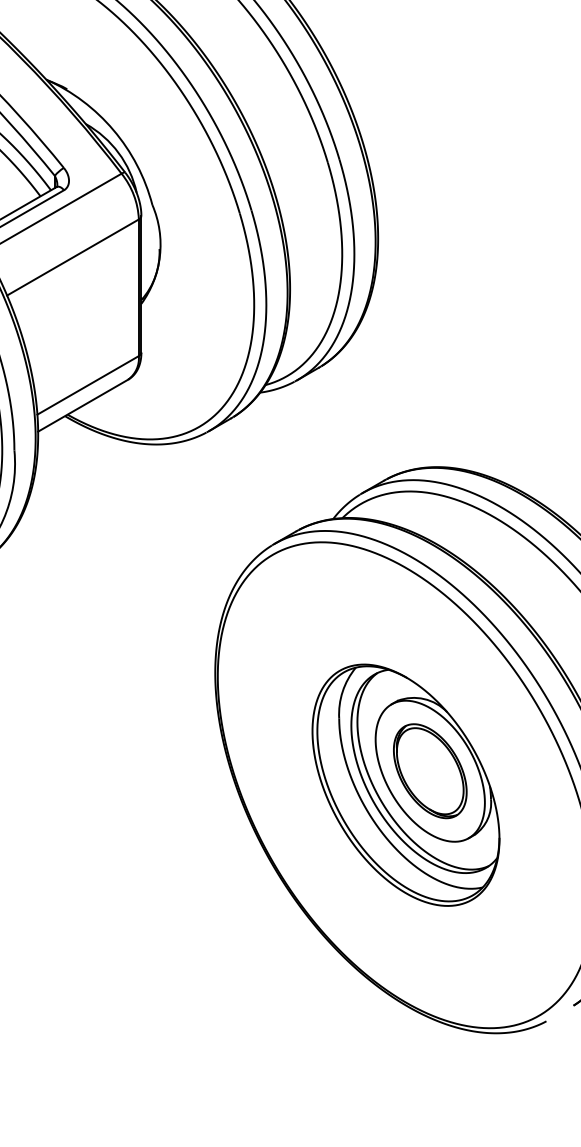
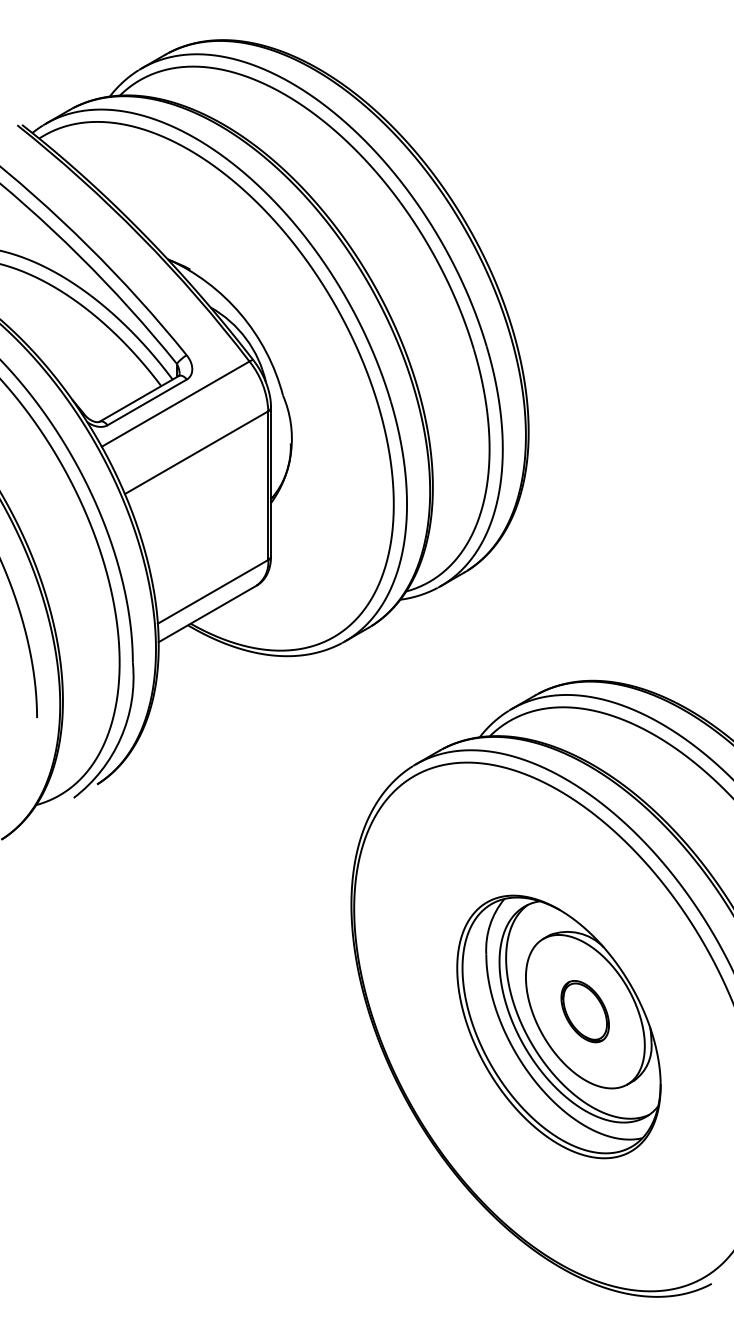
part: (429, 771) -> (584, 1011), size x0.6

